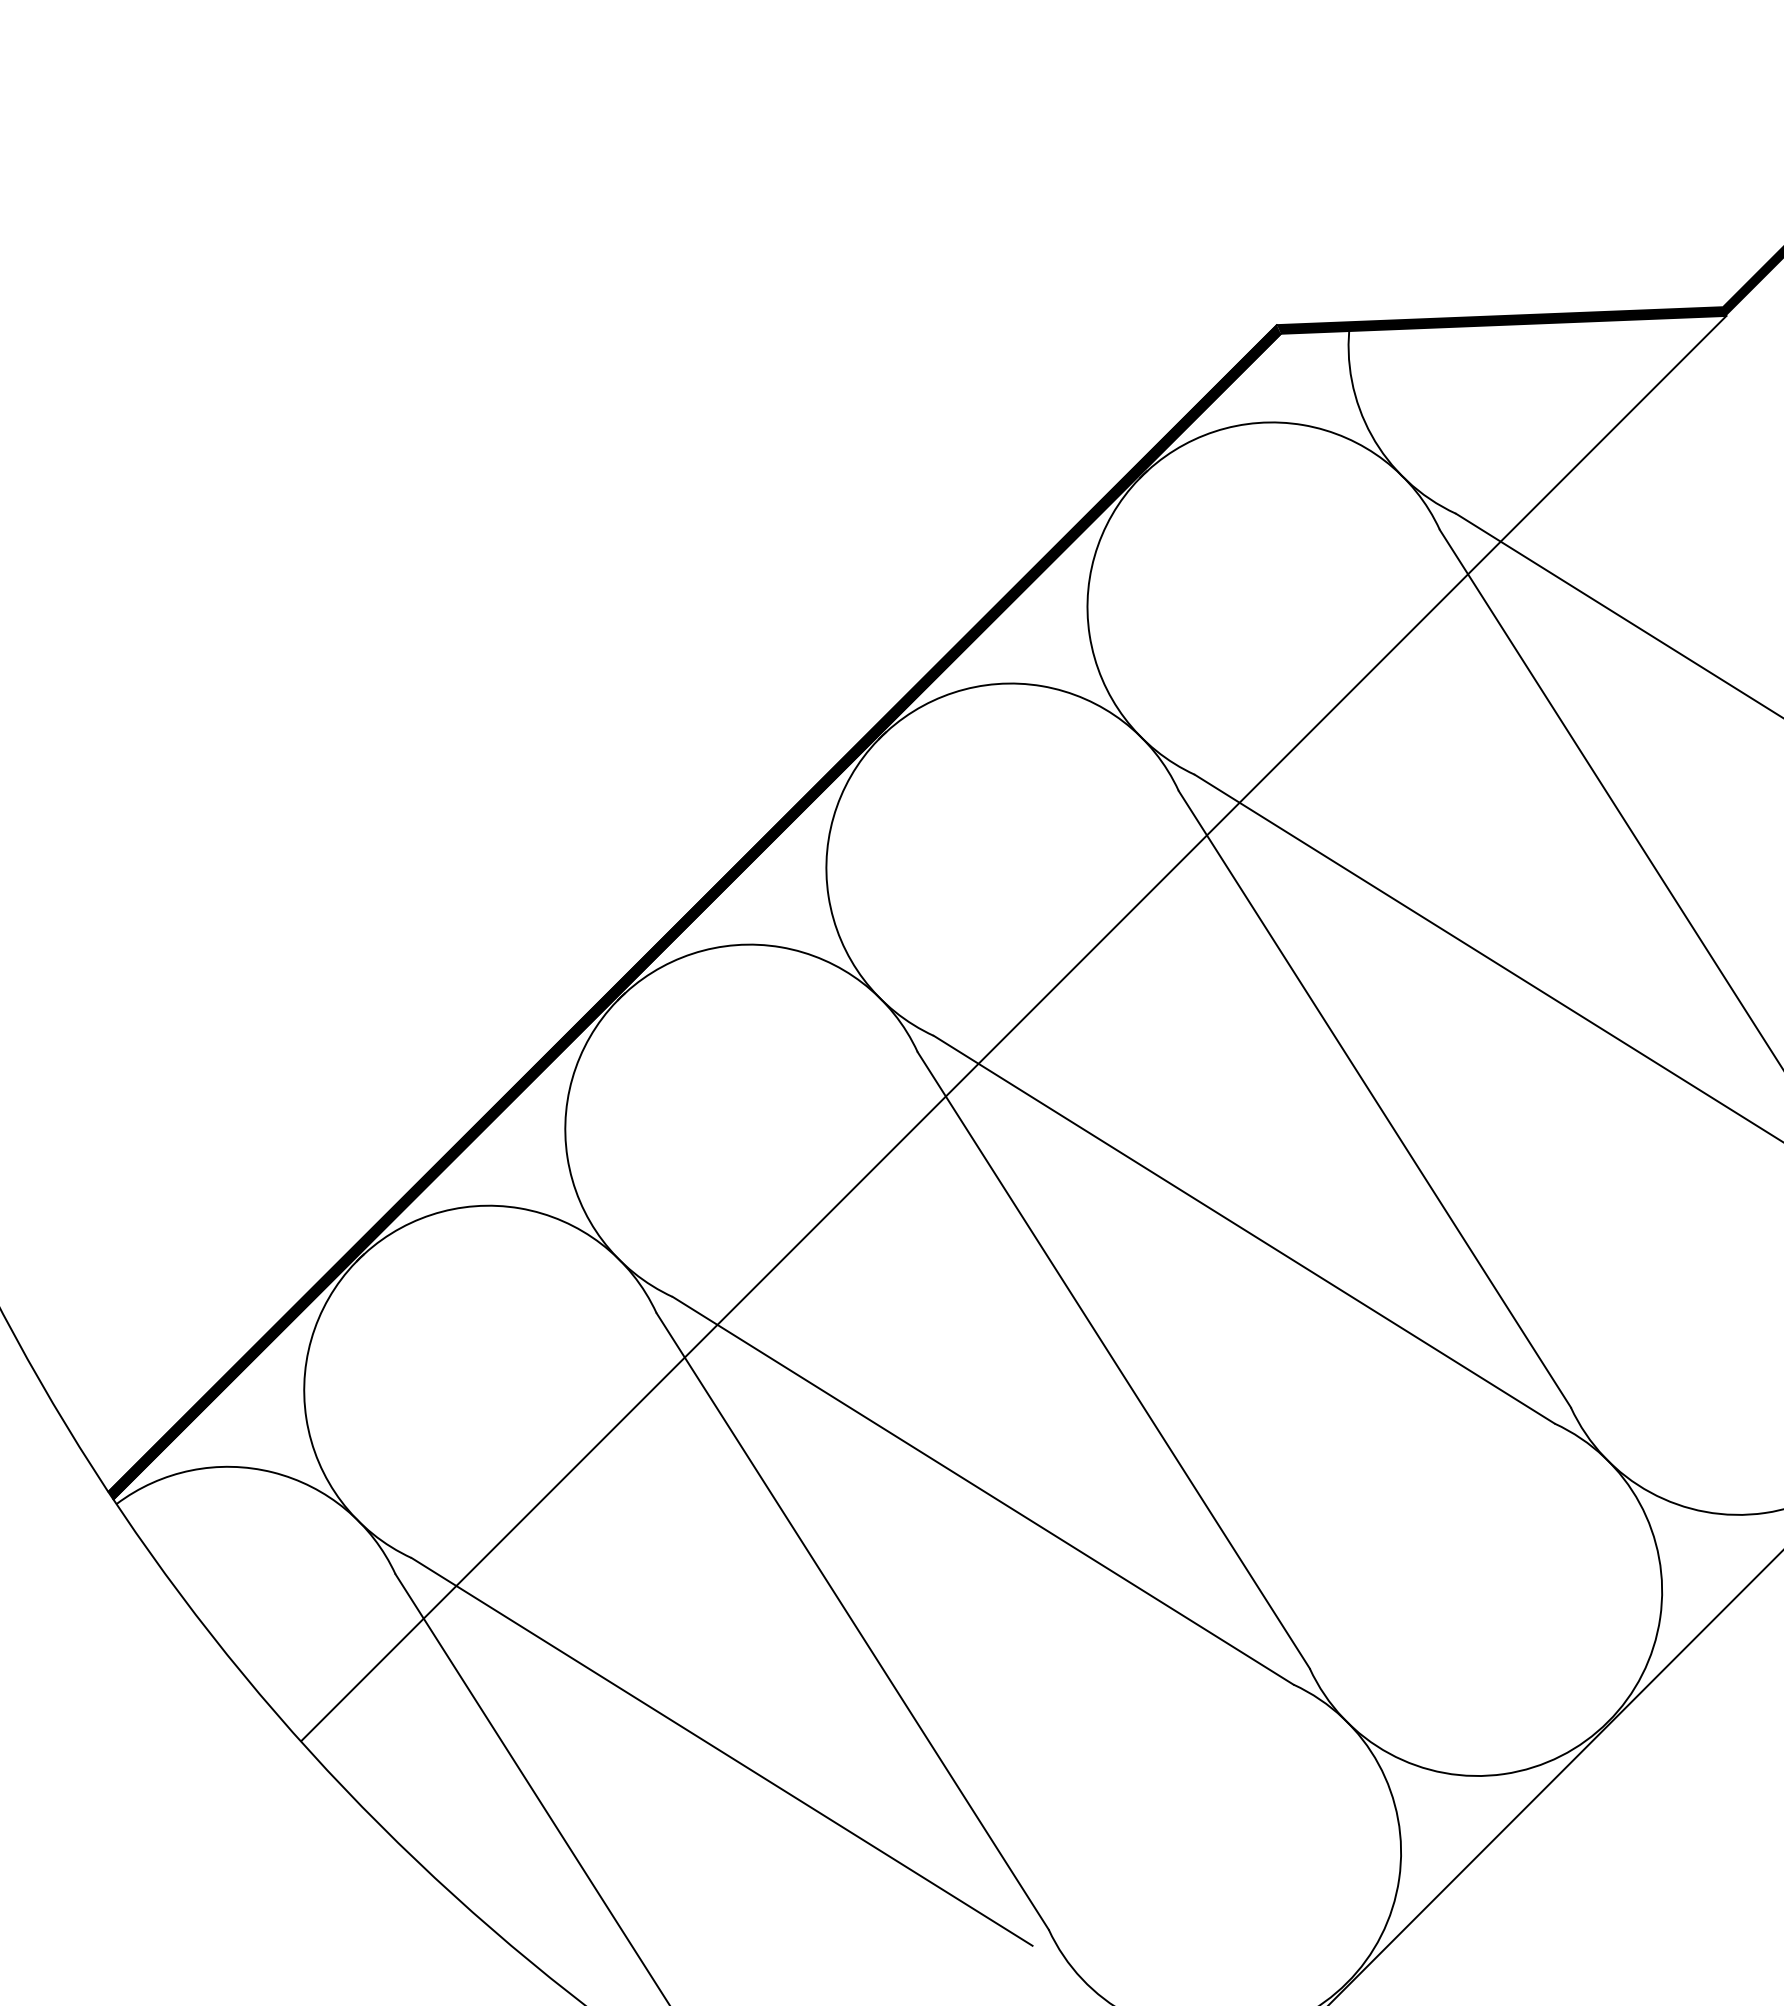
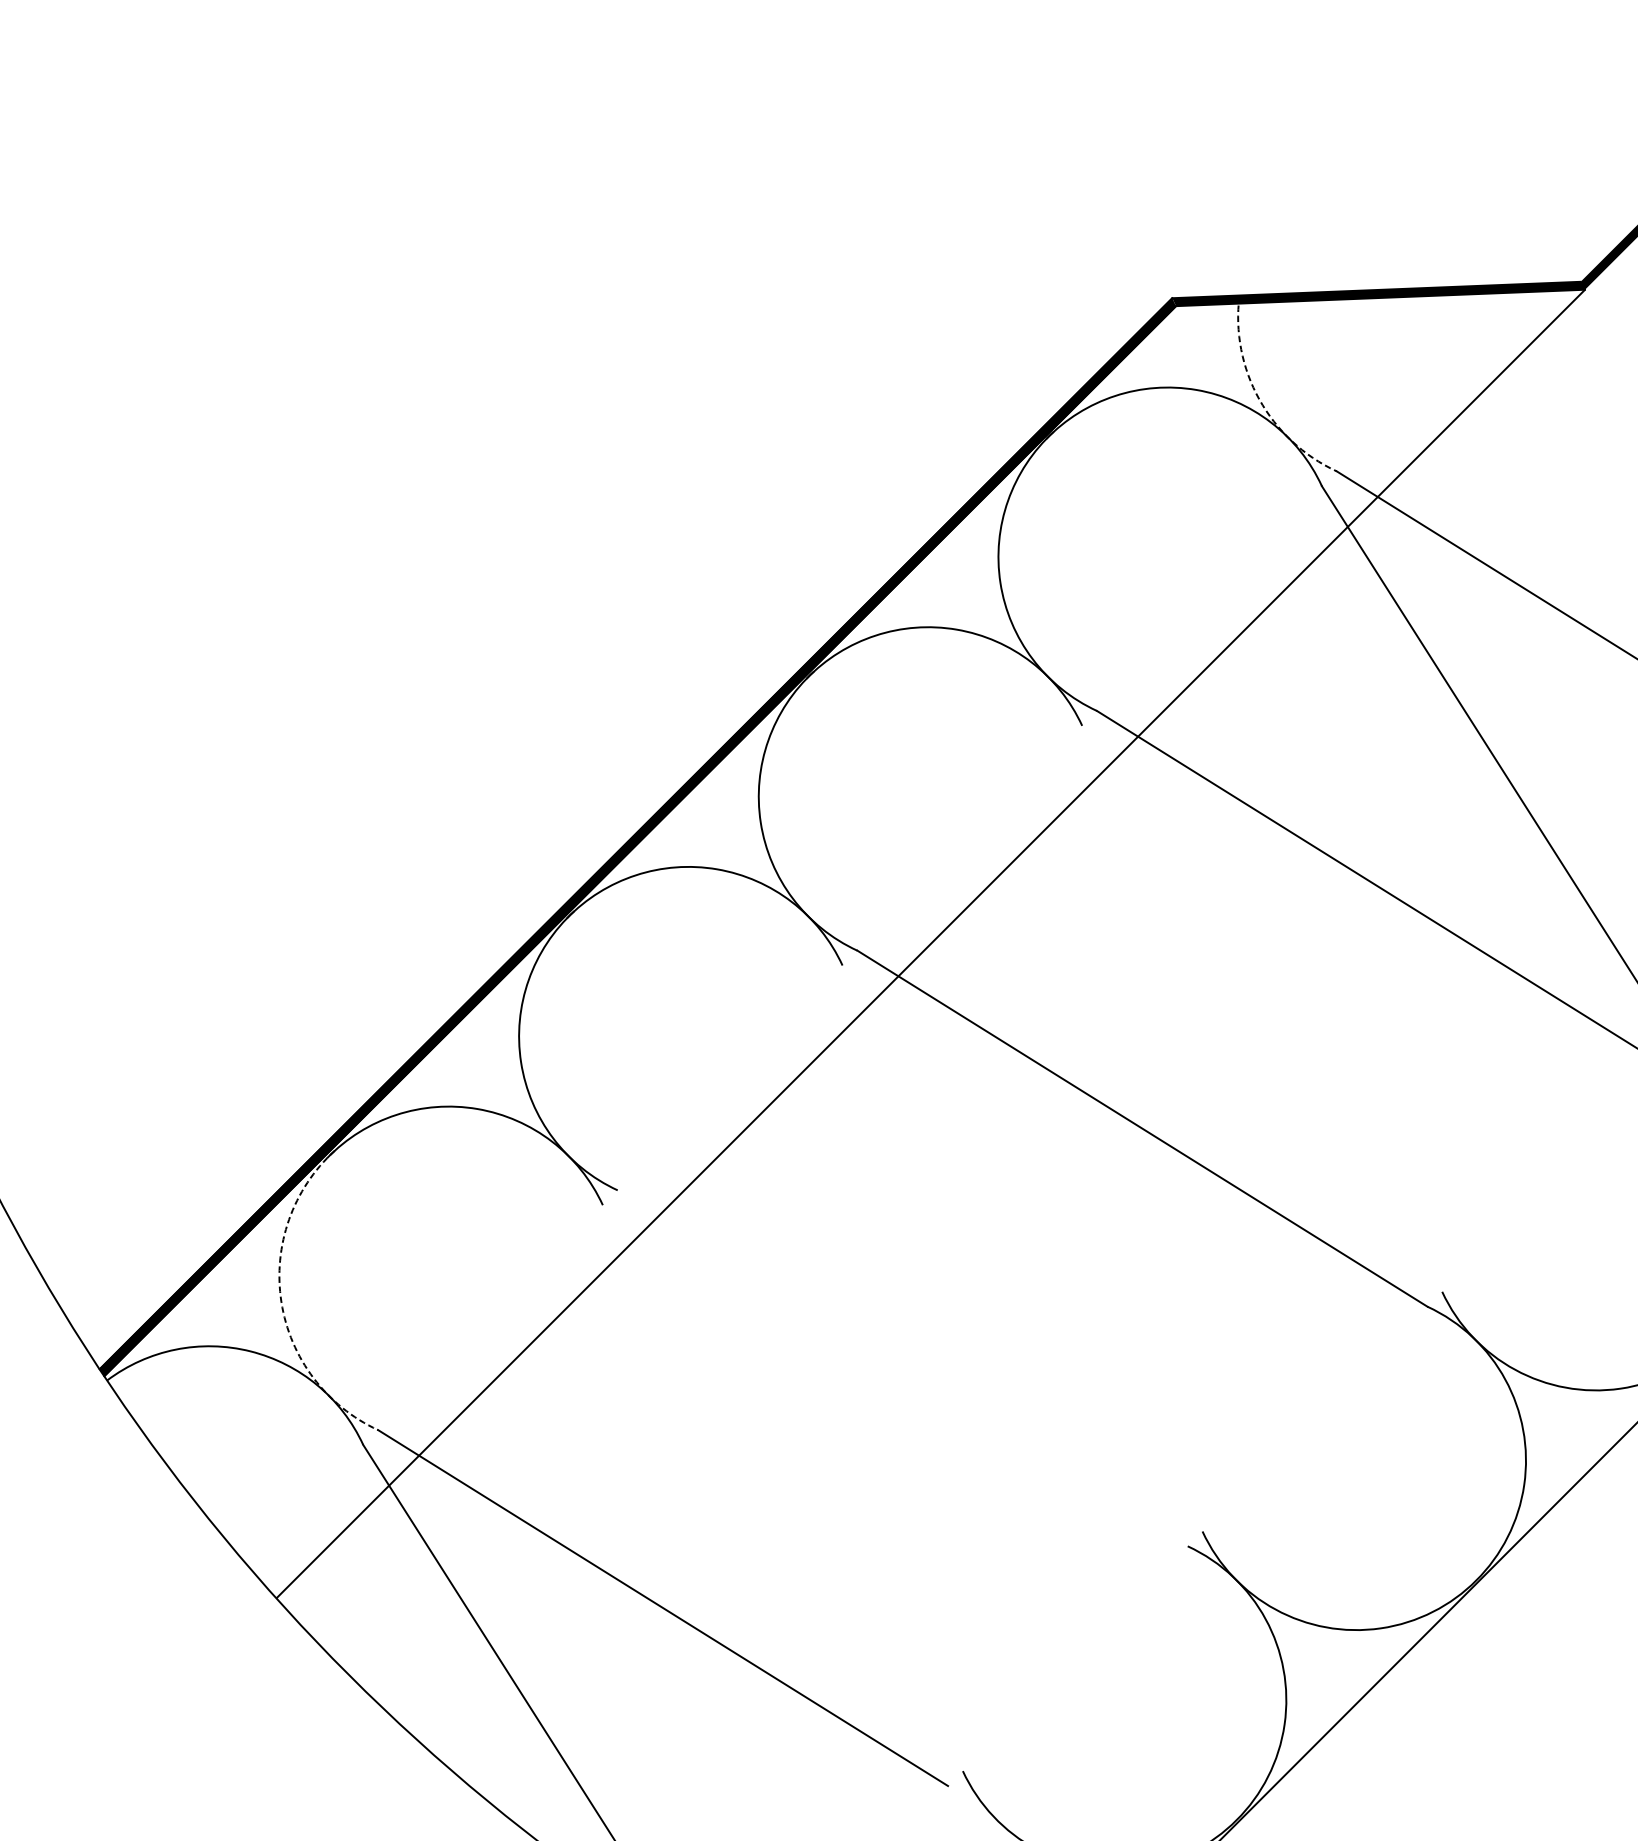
arc: (1371, 435) -> (1259, 399), solid -> dashed
line: (1374, 1098) -> (1261, 1008), removed
line: (1113, 1360) -> (1022, 1248), removed
arc: (306, 1418) -> (281, 1301), solid -> dashed
line: (982, 1490) -> (902, 1368), removed
line: (852, 1621) -> (782, 1488), removed

